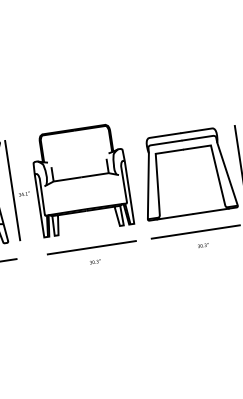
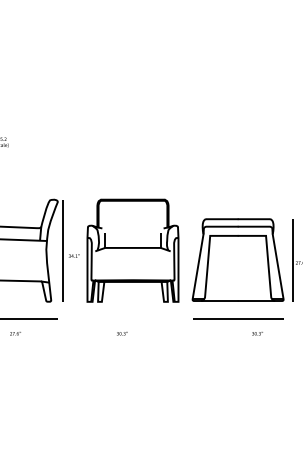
text: (203, 245) -> (257, 333), moved
line: (91, 247) -> (132, 318), removed
text: (95, 261) -> (122, 333), moved

